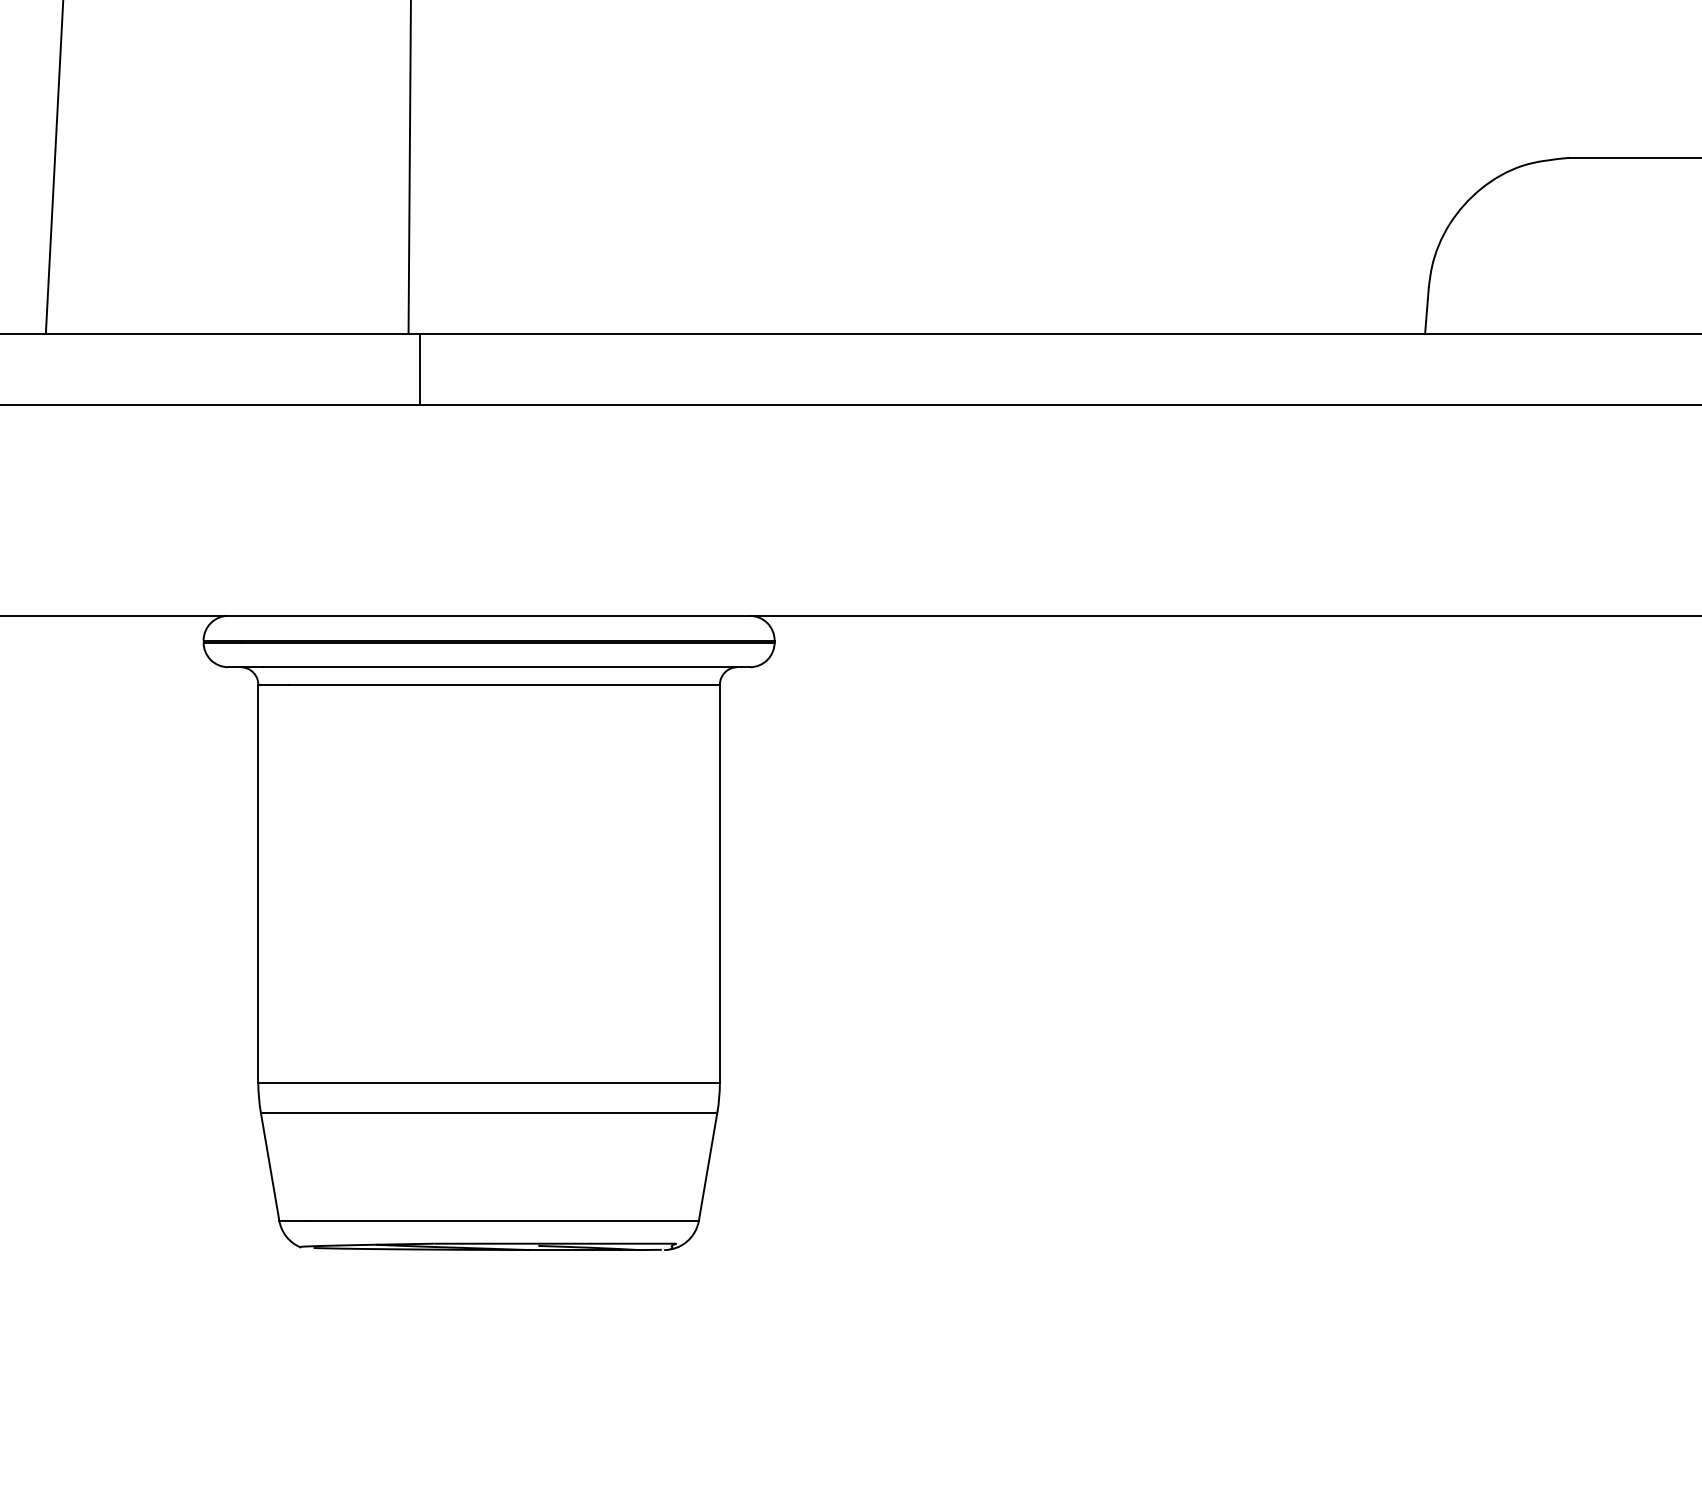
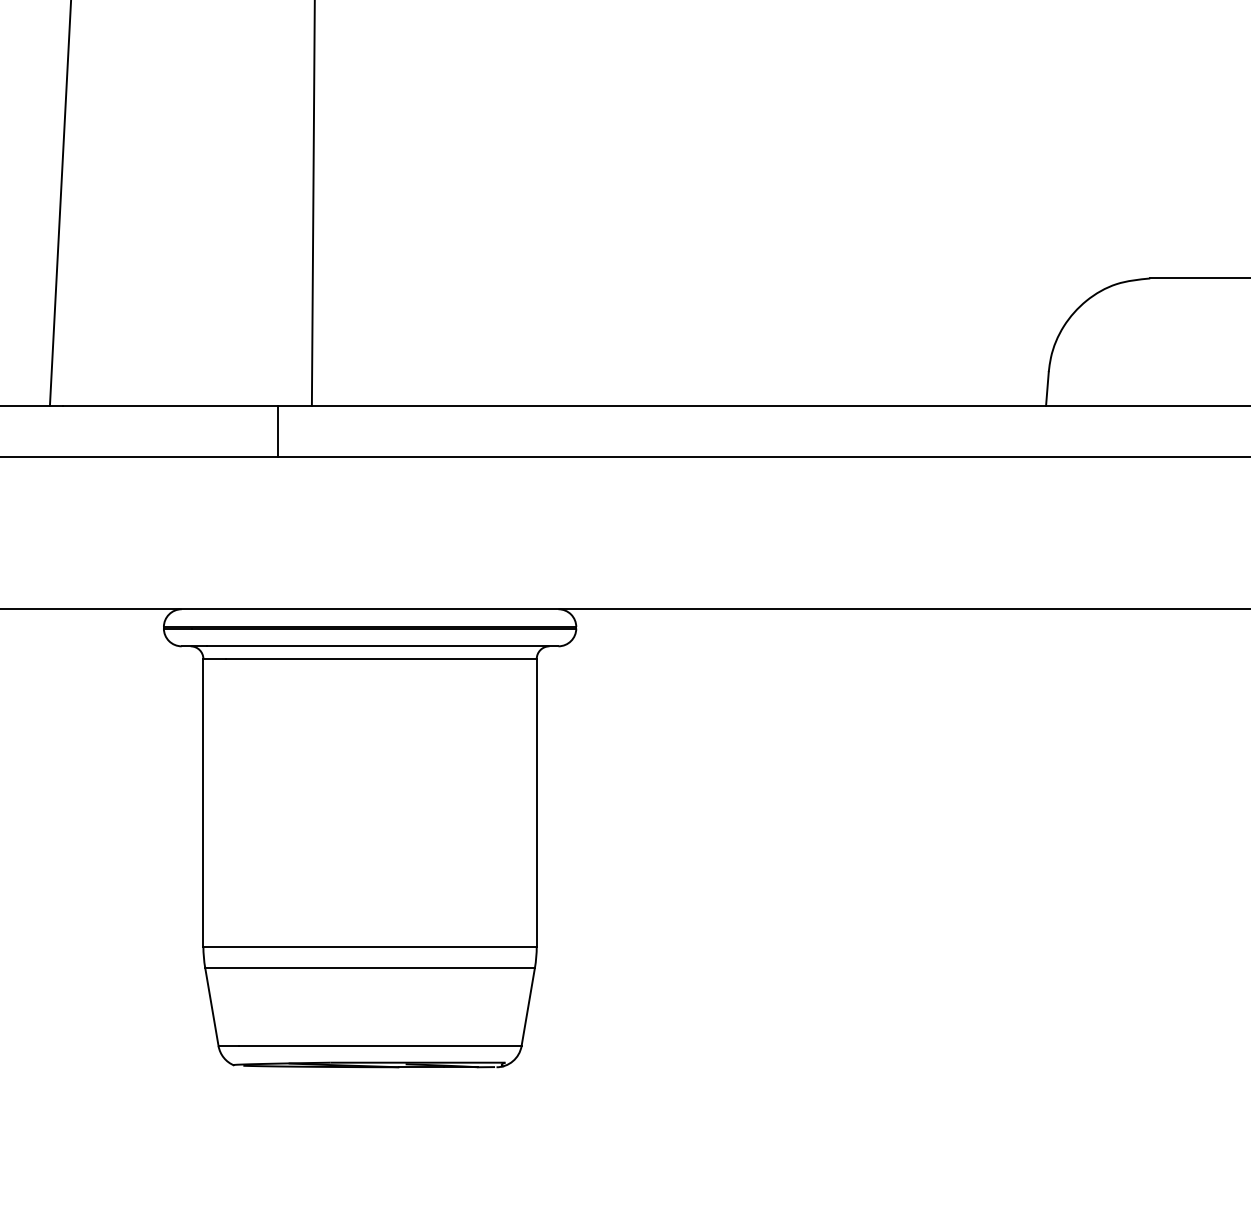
line: (420, 368) -> (278, 430), moved

